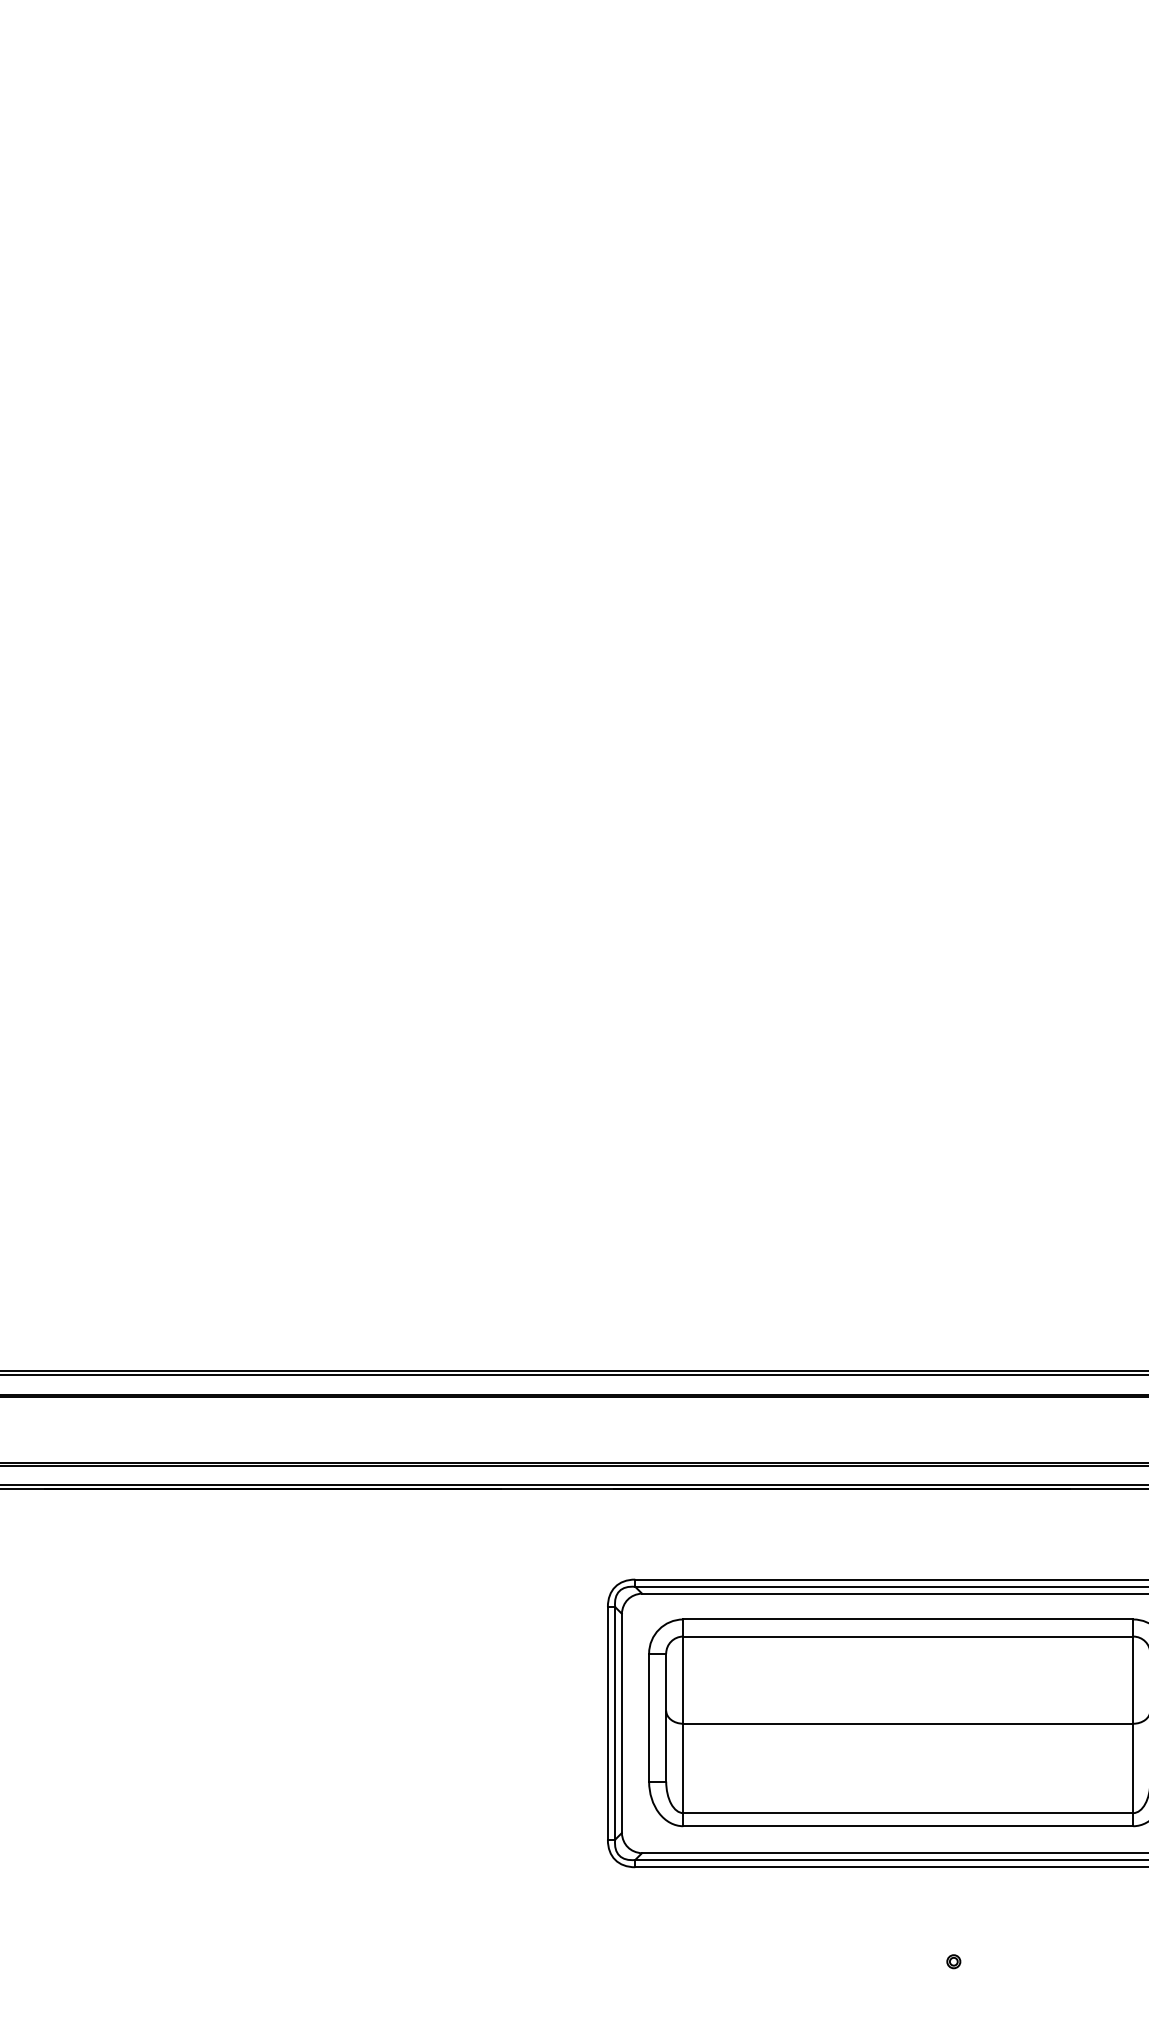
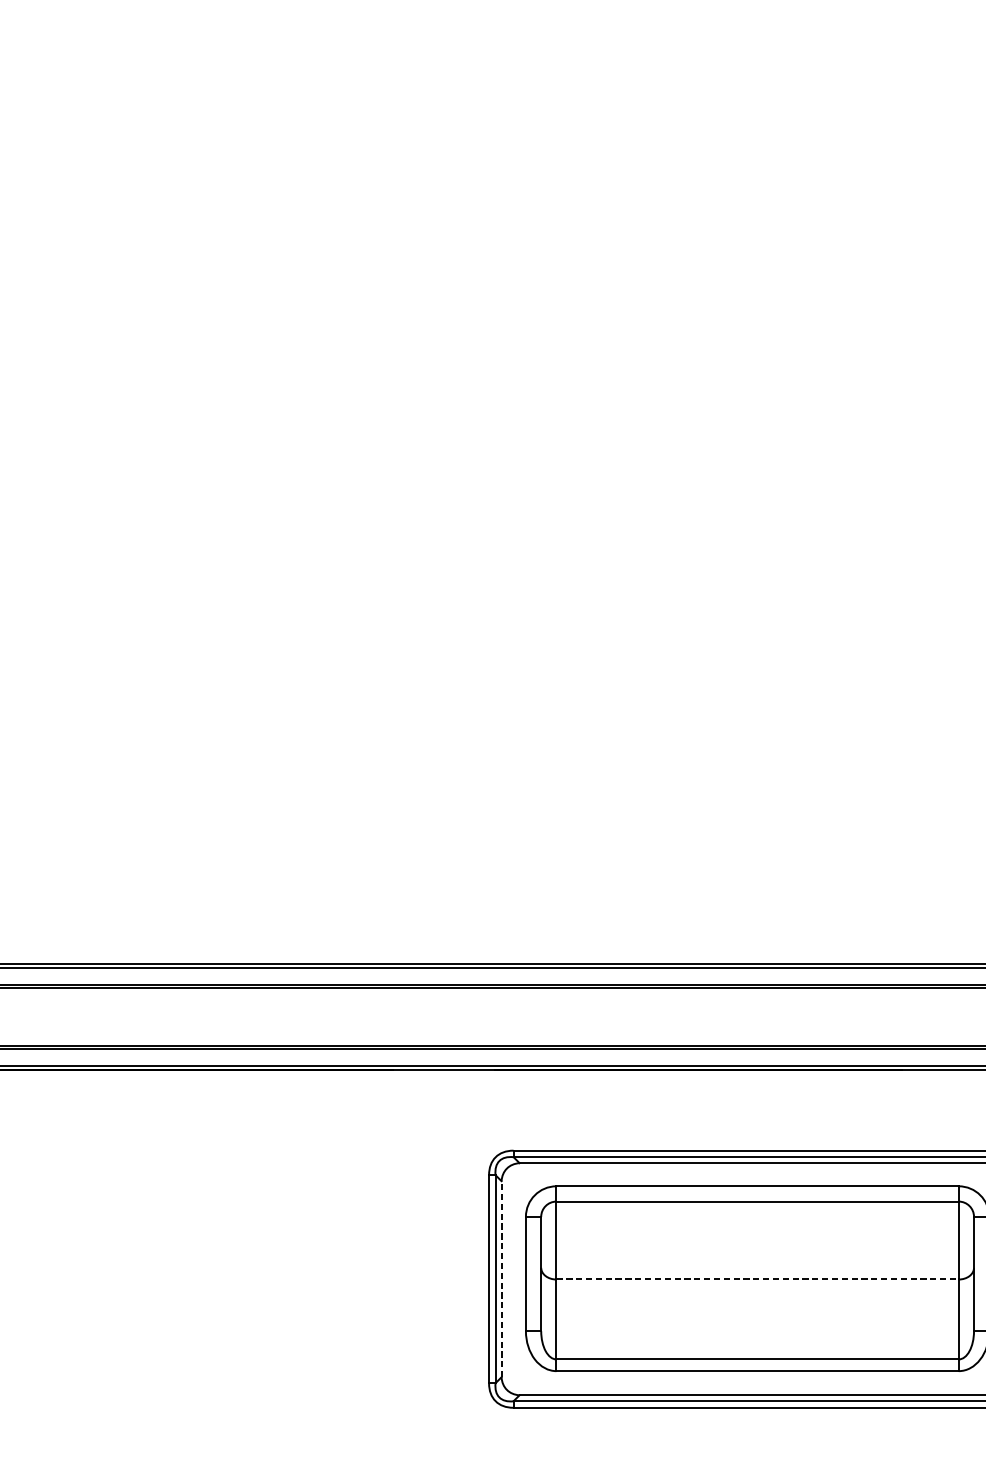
line: (621, 1723) -> (501, 1279), solid -> dashed
line: (908, 1723) -> (757, 1279), solid -> dashed

